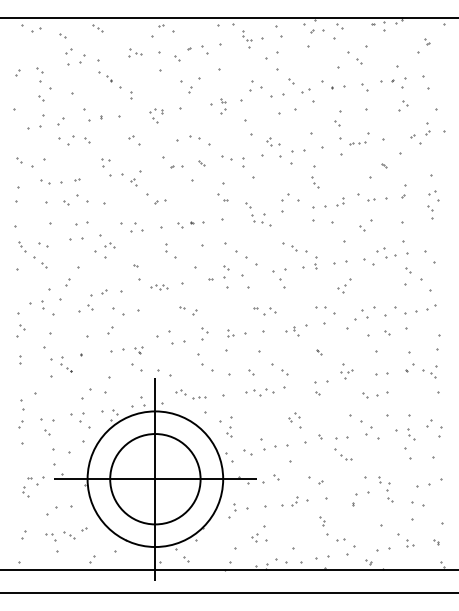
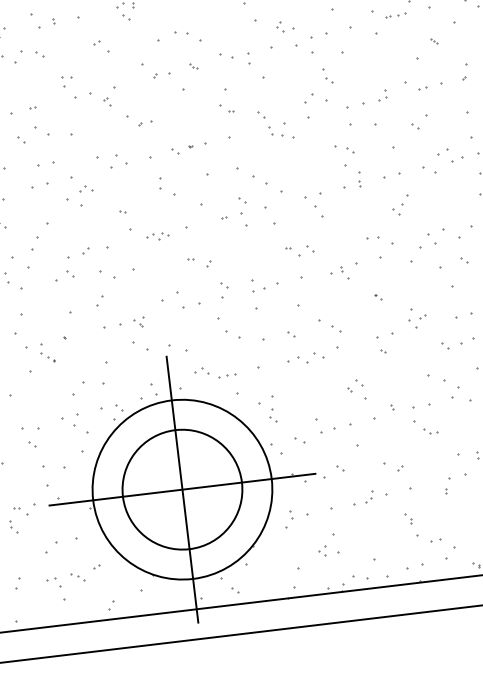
part: (315, 182) -> (328, 76), moved
part: (289, 246) -> (343, 149), moved
part: (67, 282) -> (35, 244), size x1.6
part: (230, 333) -> (258, 286), size x1.6

